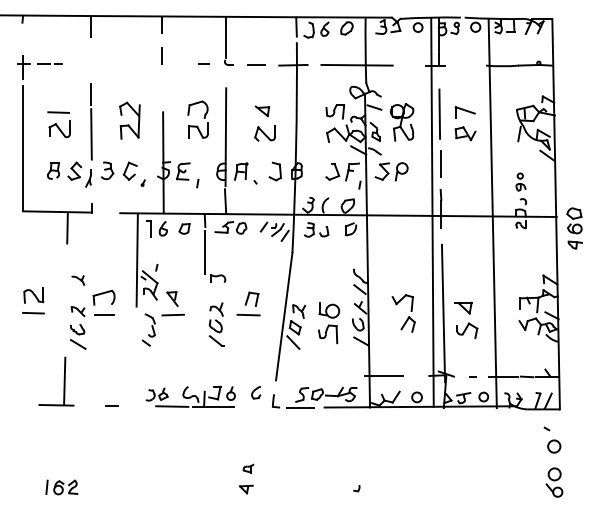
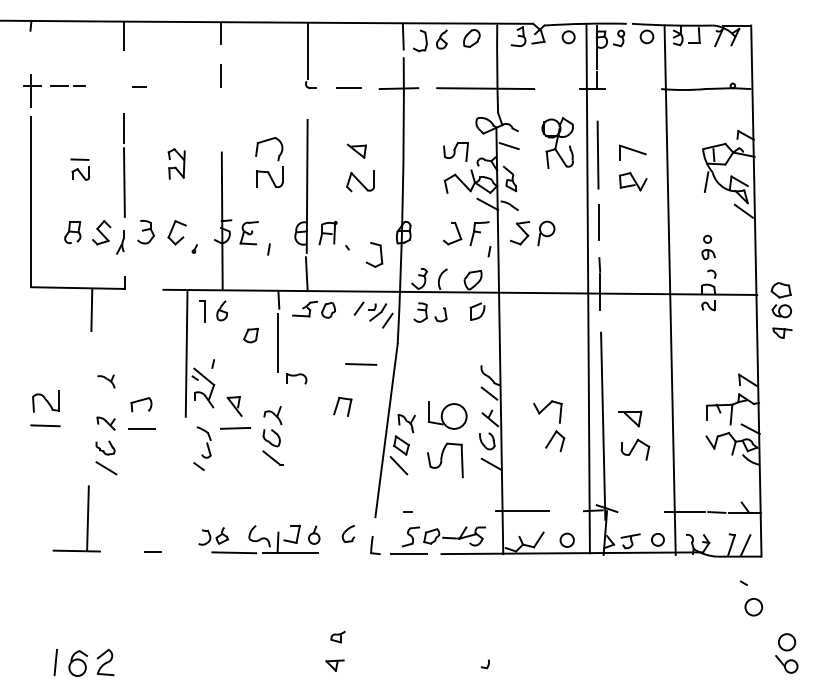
line: (203, 63) -> (139, 86), moved
part: (129, 120) -> (176, 163), size x0.6
part: (402, 122) -> (558, 143), moved
part: (58, 124) -> (79, 169), size x0.6
part: (274, 171) -> (373, 254), moved
part: (184, 228) -> (250, 335), moved
part: (103, 297) -> (140, 404), size x0.7
line: (248, 314) -> (361, 363), moved
part: (329, 323) -> (448, 439), size x1.4
part: (216, 324) -> (272, 435), moved
line: (472, 376) -> (407, 511), moved
part: (554, 482) -> (786, 653), moved
part: (61, 487) -> (83, 662), size x1.4

